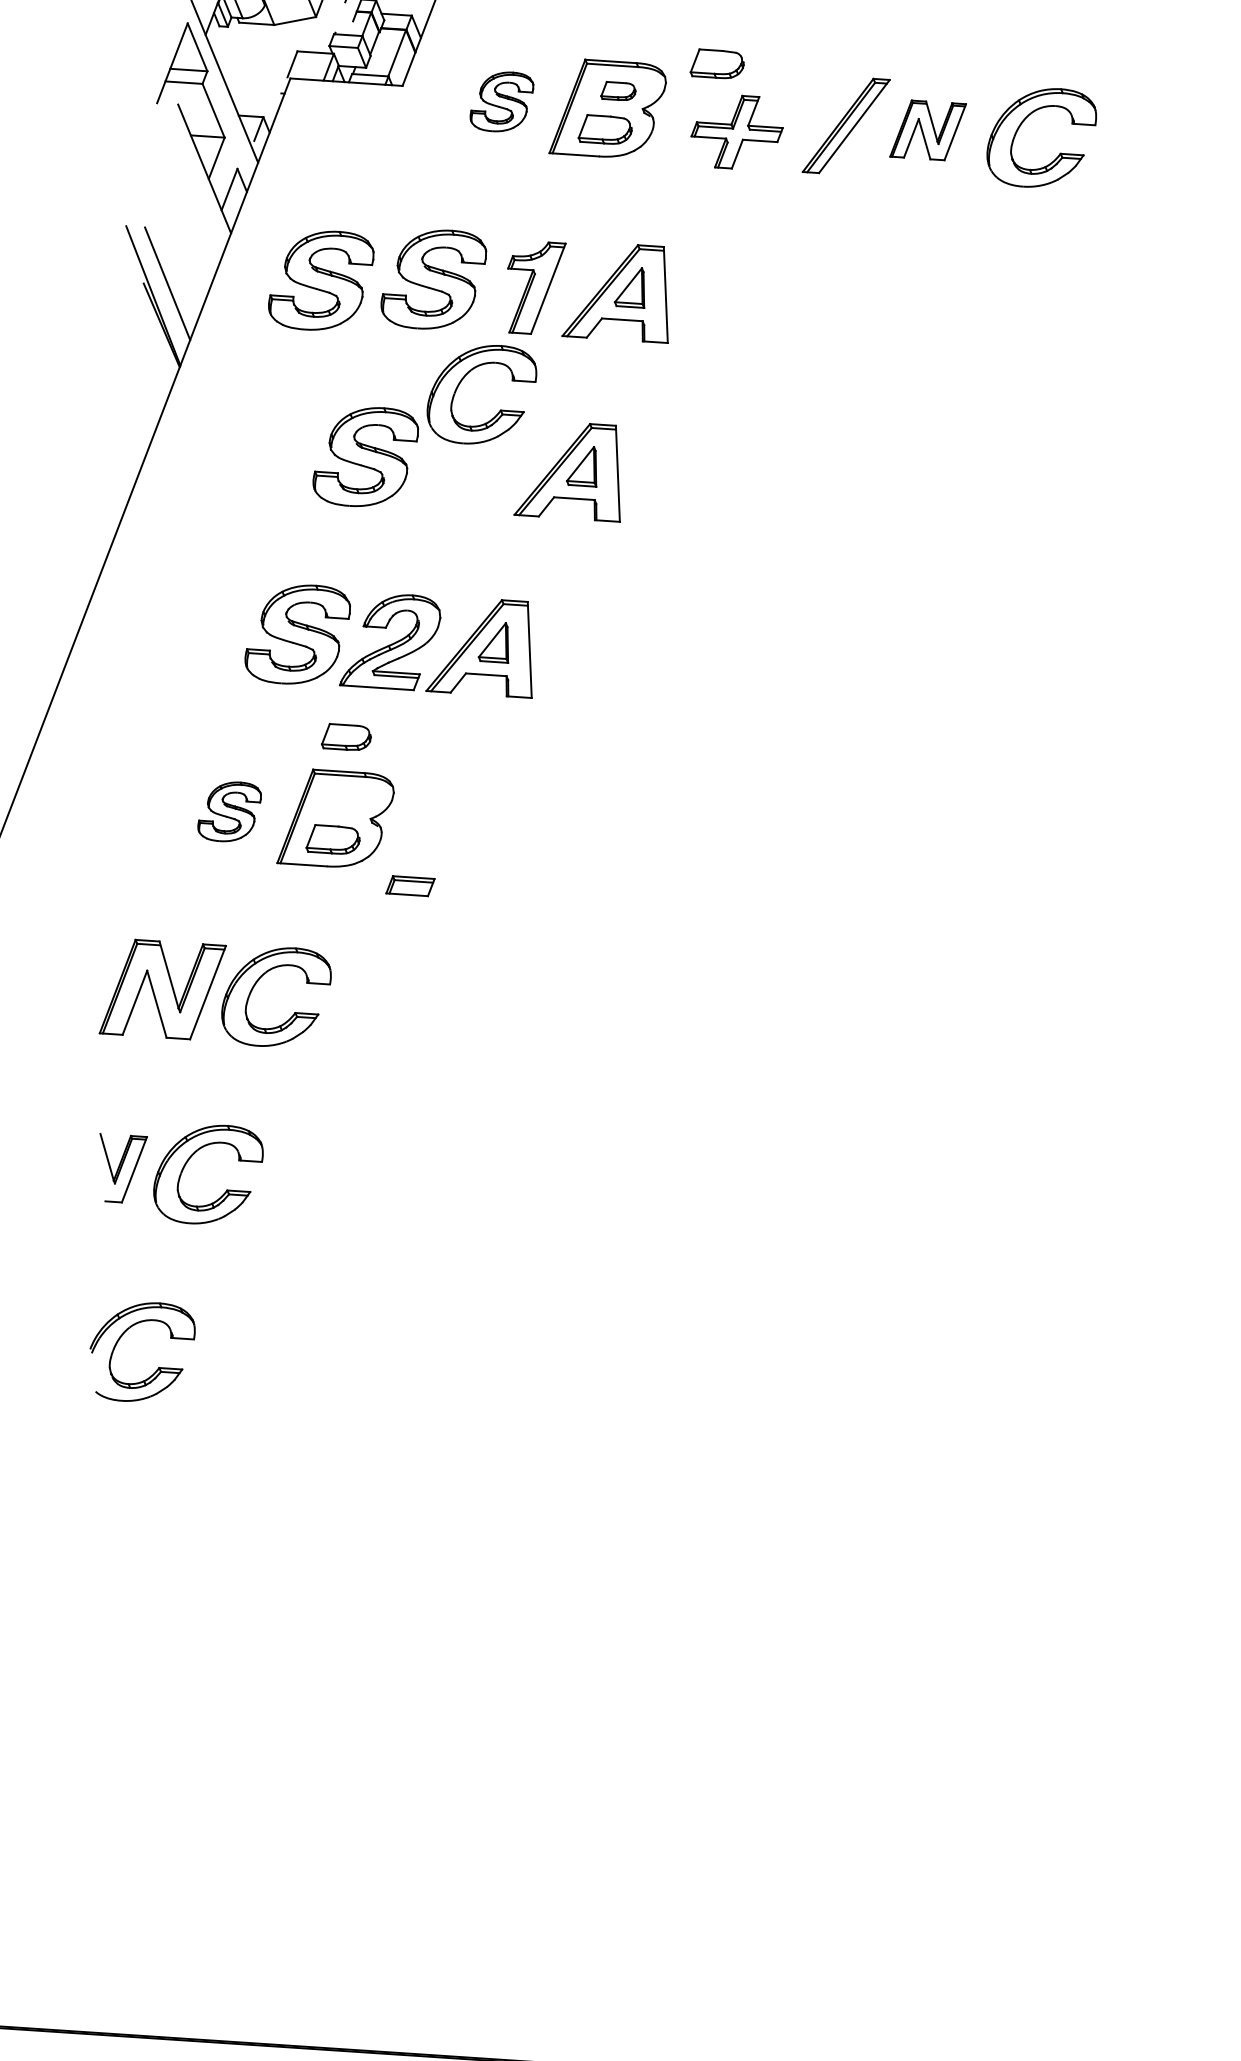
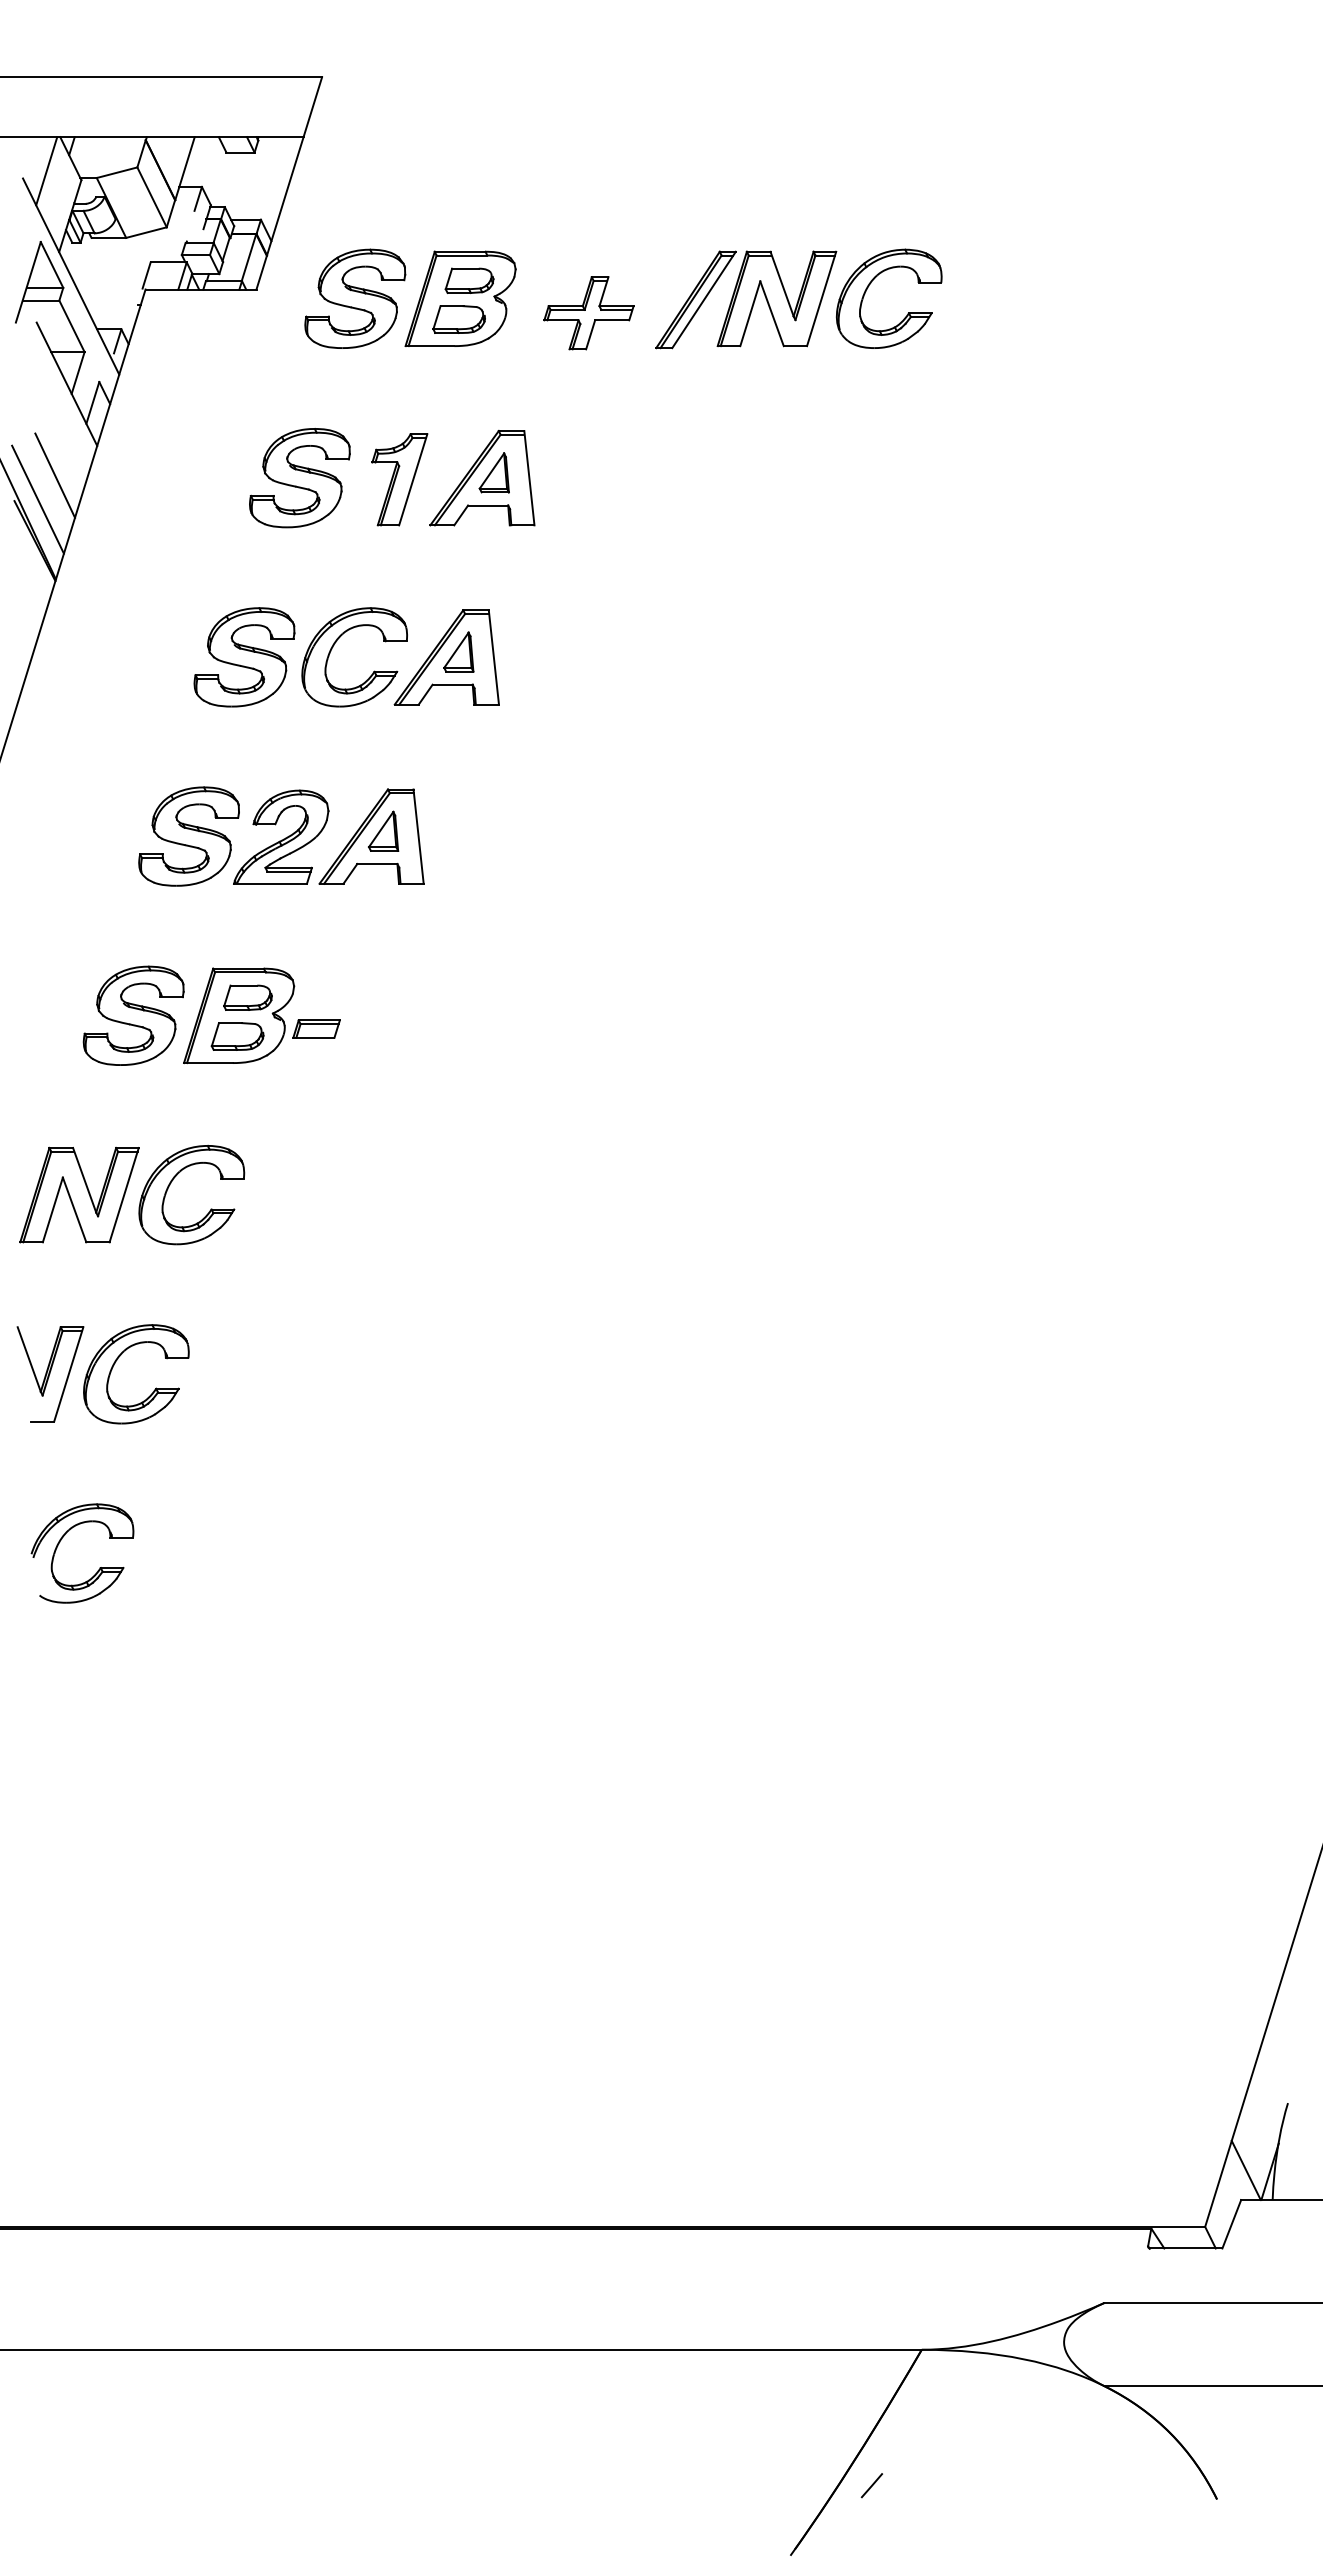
part: (716, 64) -> (564, 247), removed
part: (618, 91) -> (469, 280), size x1.43
part: (502, 101) -> (355, 298), size x1.67
part: (927, 129) -> (776, 298), size x1.67
line: (186, 260) -> (55, 475), added
part: (320, 280) -> (188, 486), removed
part: (461, 383) -> (333, 647), moved
part: (346, 737) -> (247, 997), moved
part: (229, 811) -> (133, 1015), size x1.67
part: (410, 885) -> (316, 1028), moved
part: (121, 1168) -> (50, 1374), size x1.43

